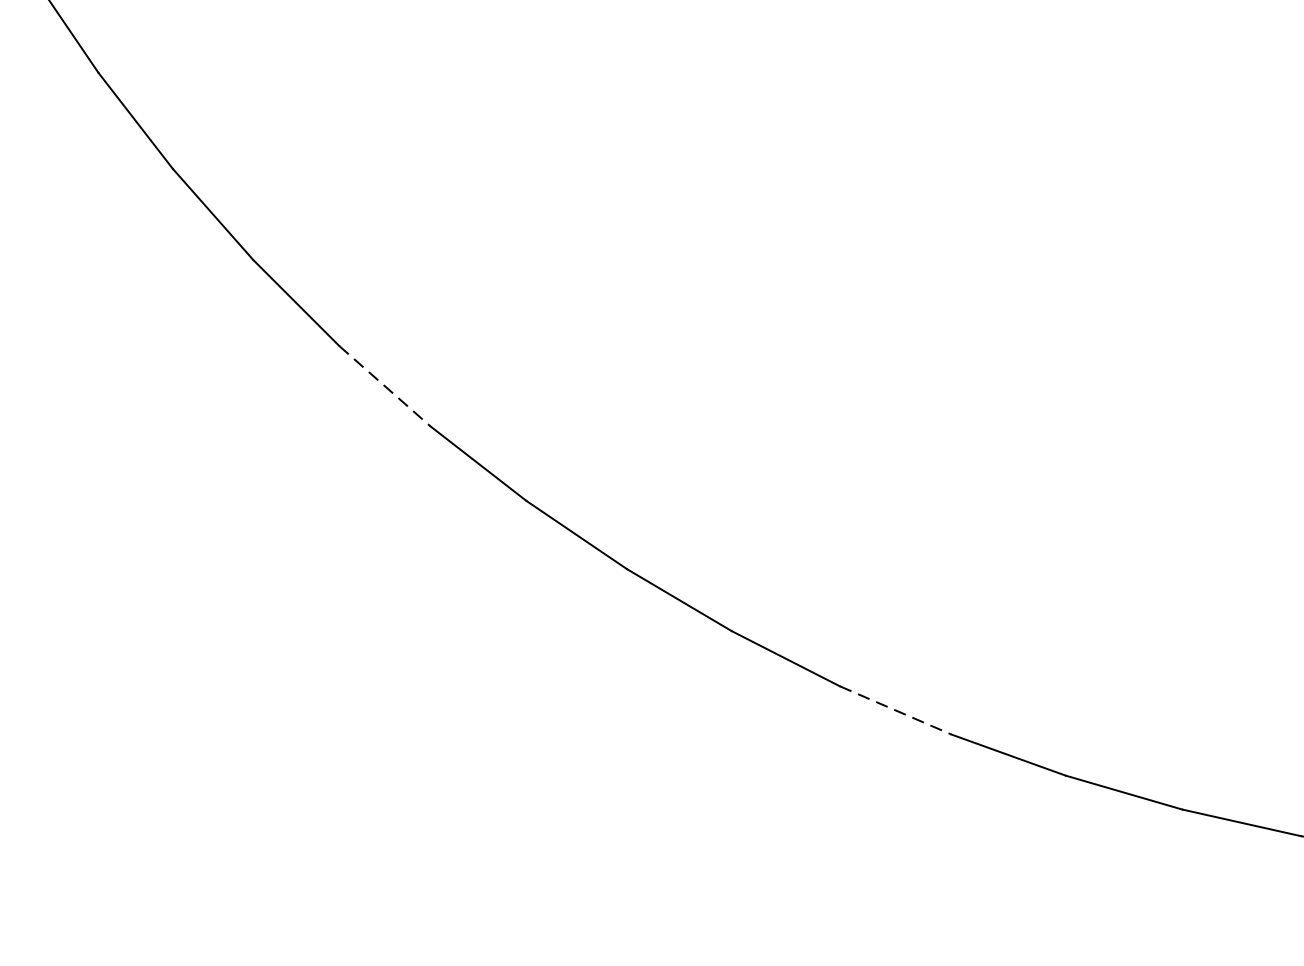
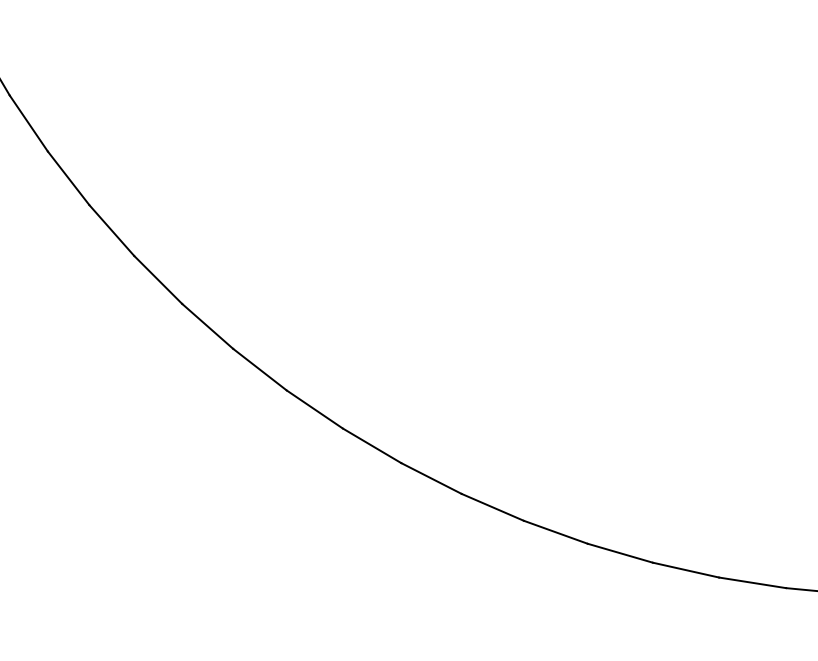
line: (384, 386) -> (207, 326), dashed -> solid
line: (895, 710) -> (492, 507), dashed -> solid

